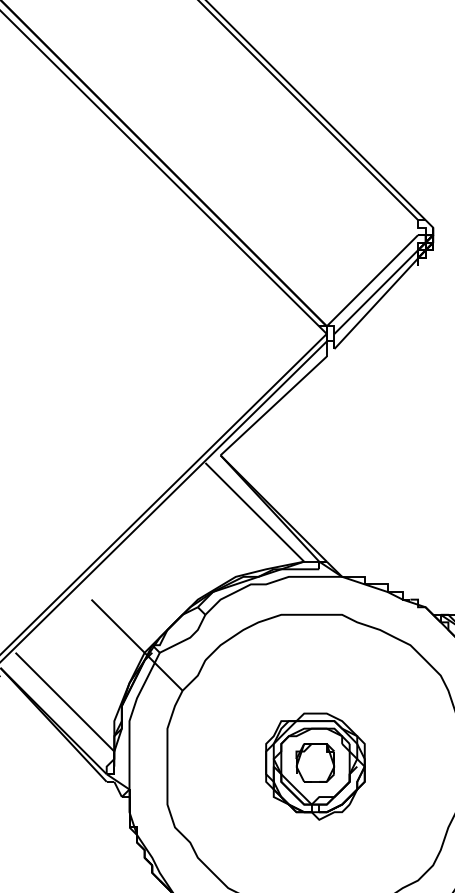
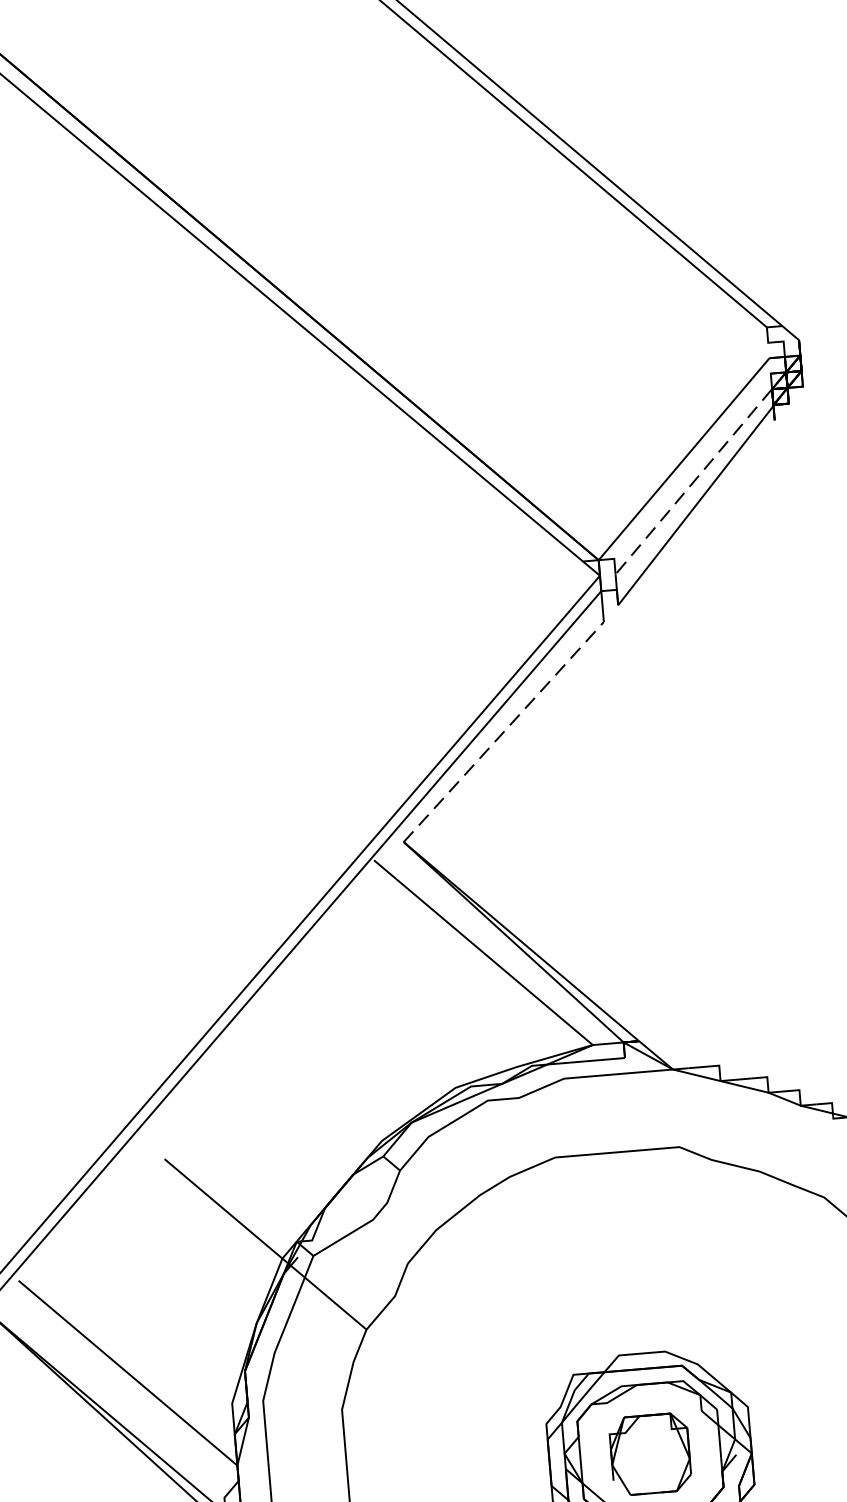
line: (379, 288) -> (699, 473), solid -> dashed
line: (273, 405) -> (503, 731), solid -> dashed

